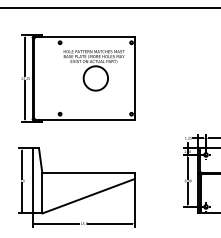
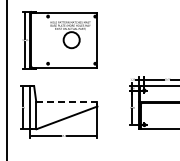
line: (87, 172) -> (66, 102), solid -> dashed

